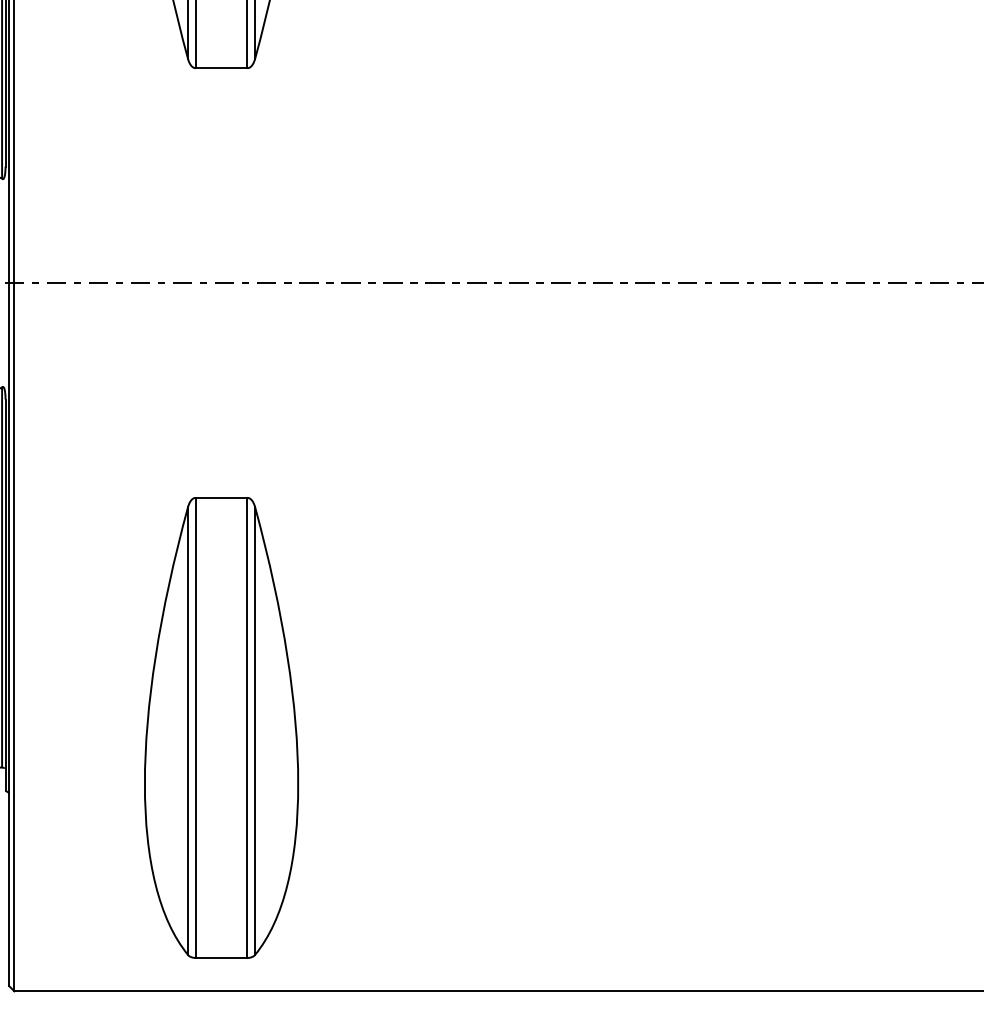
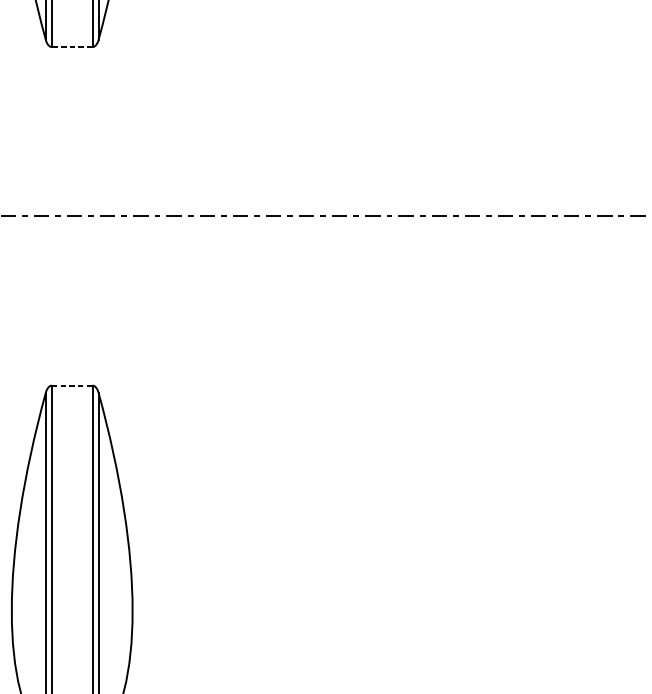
line: (221, 68) -> (72, 47), solid -> dashed
line: (221, 497) -> (72, 385), solid -> dashed

